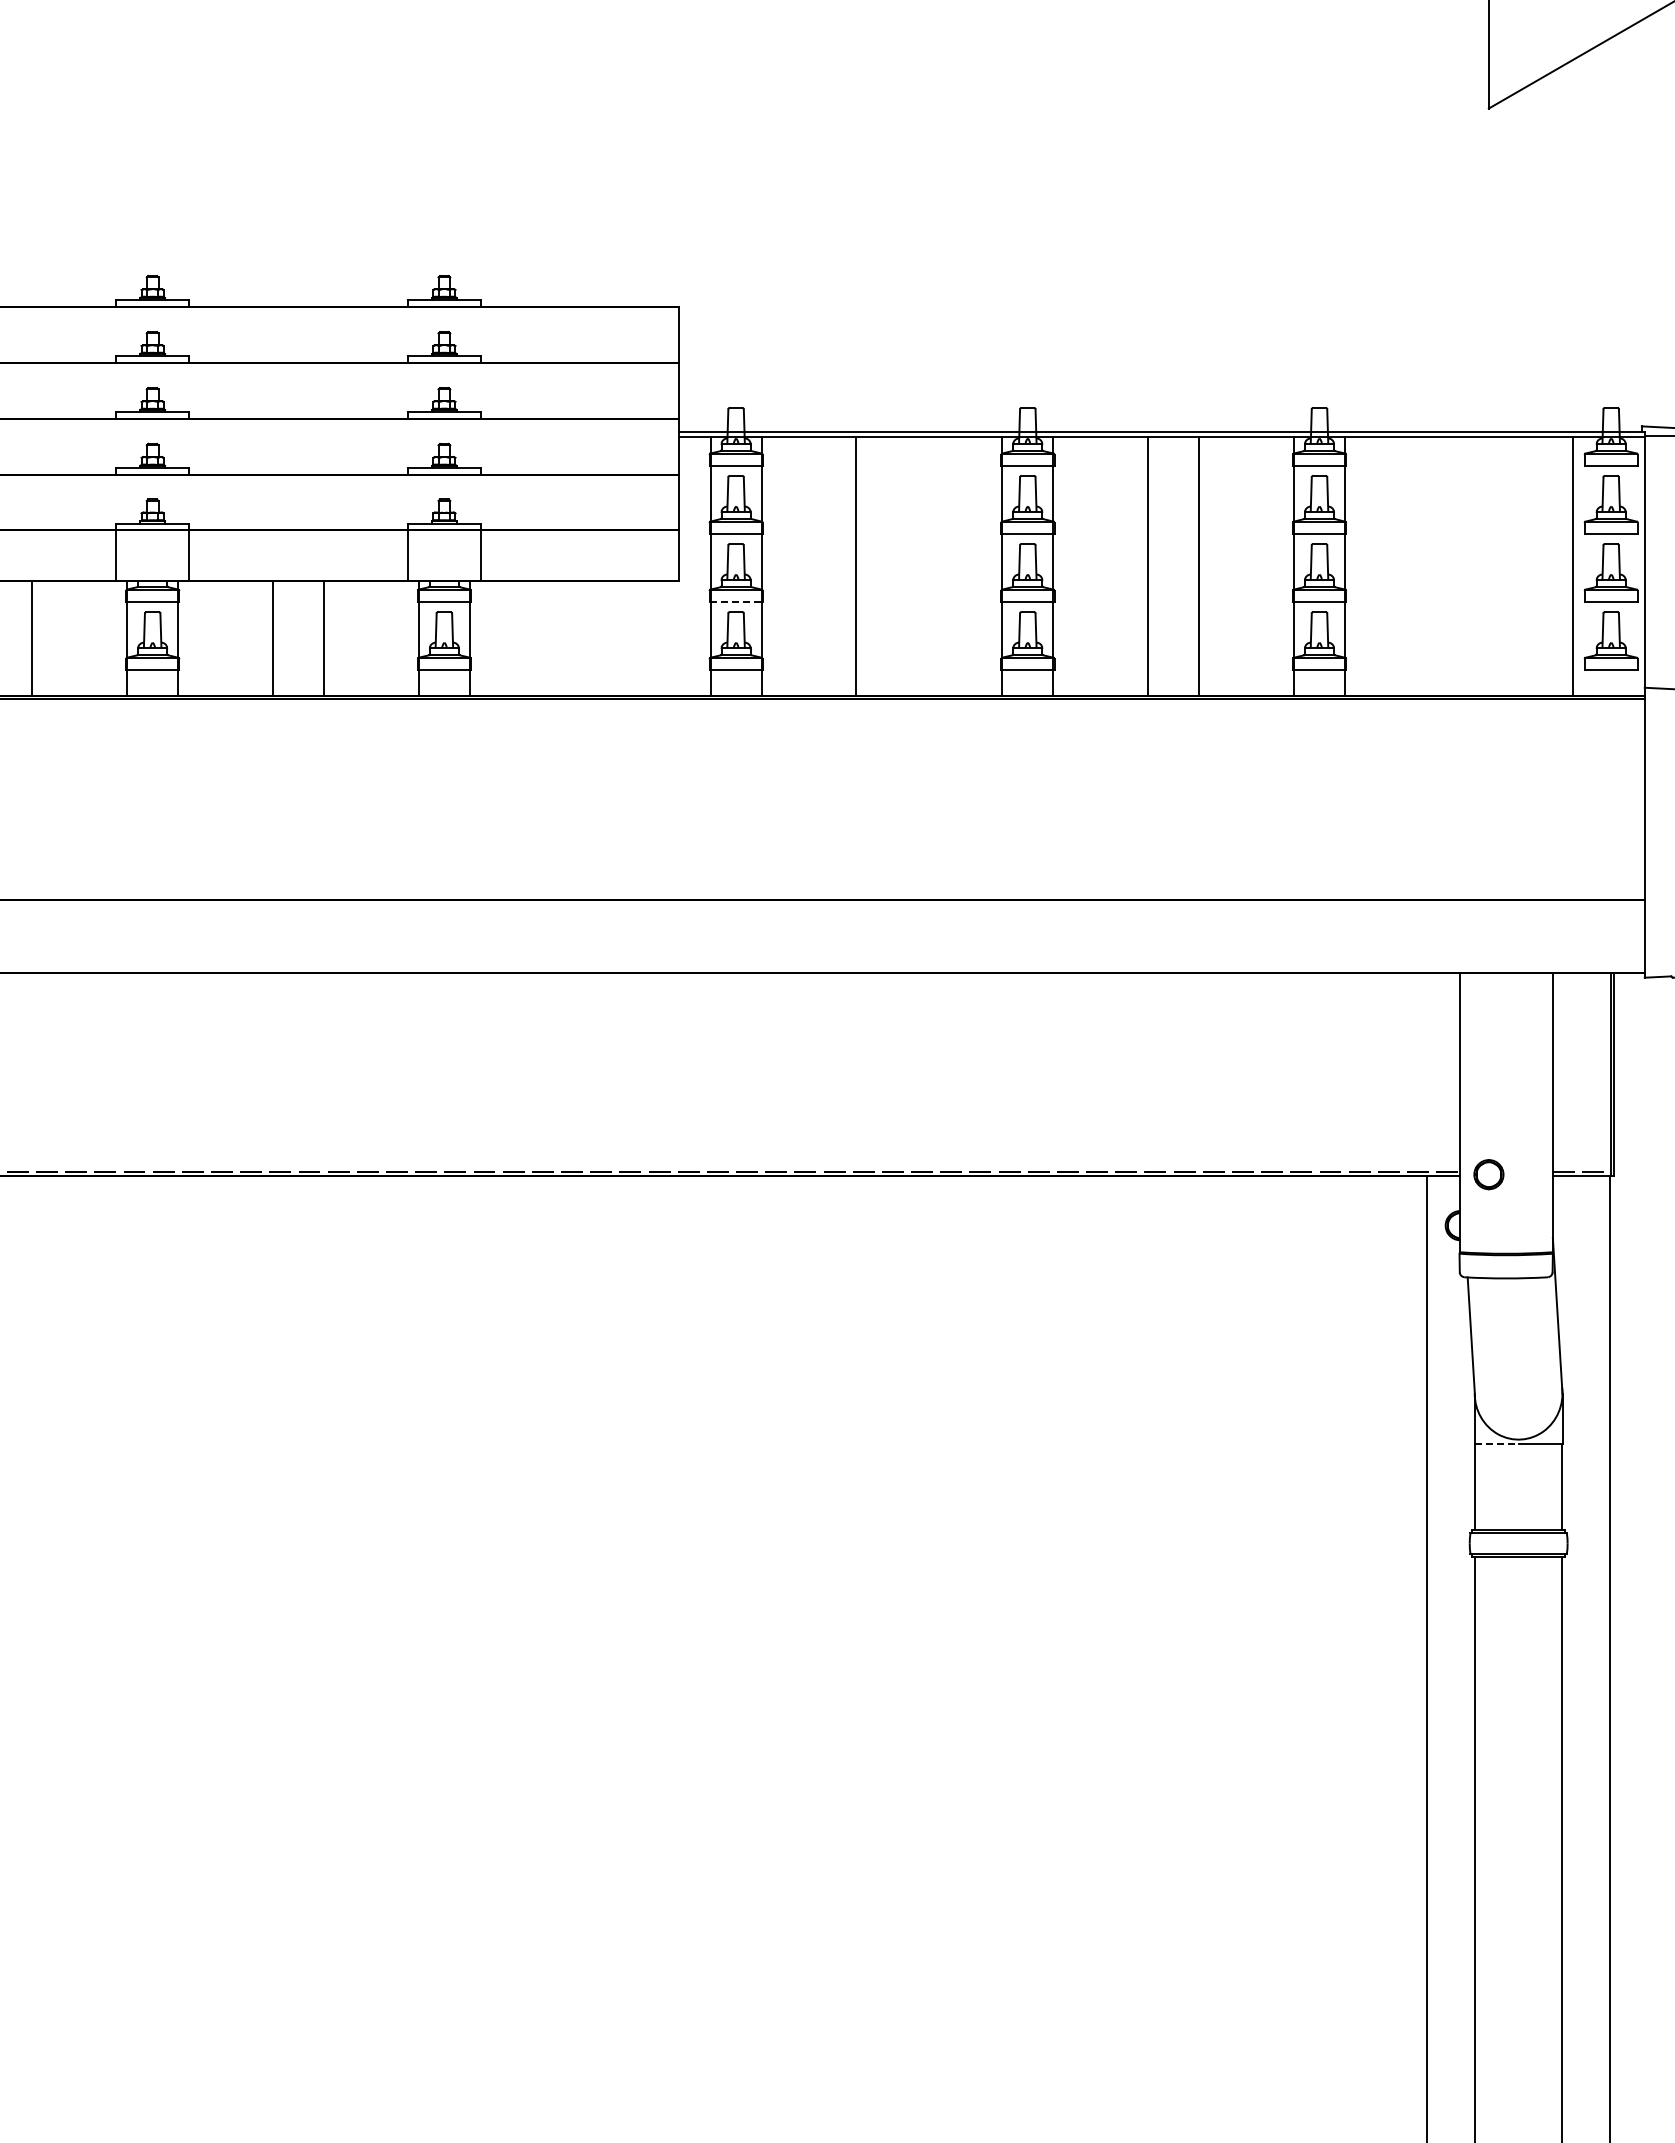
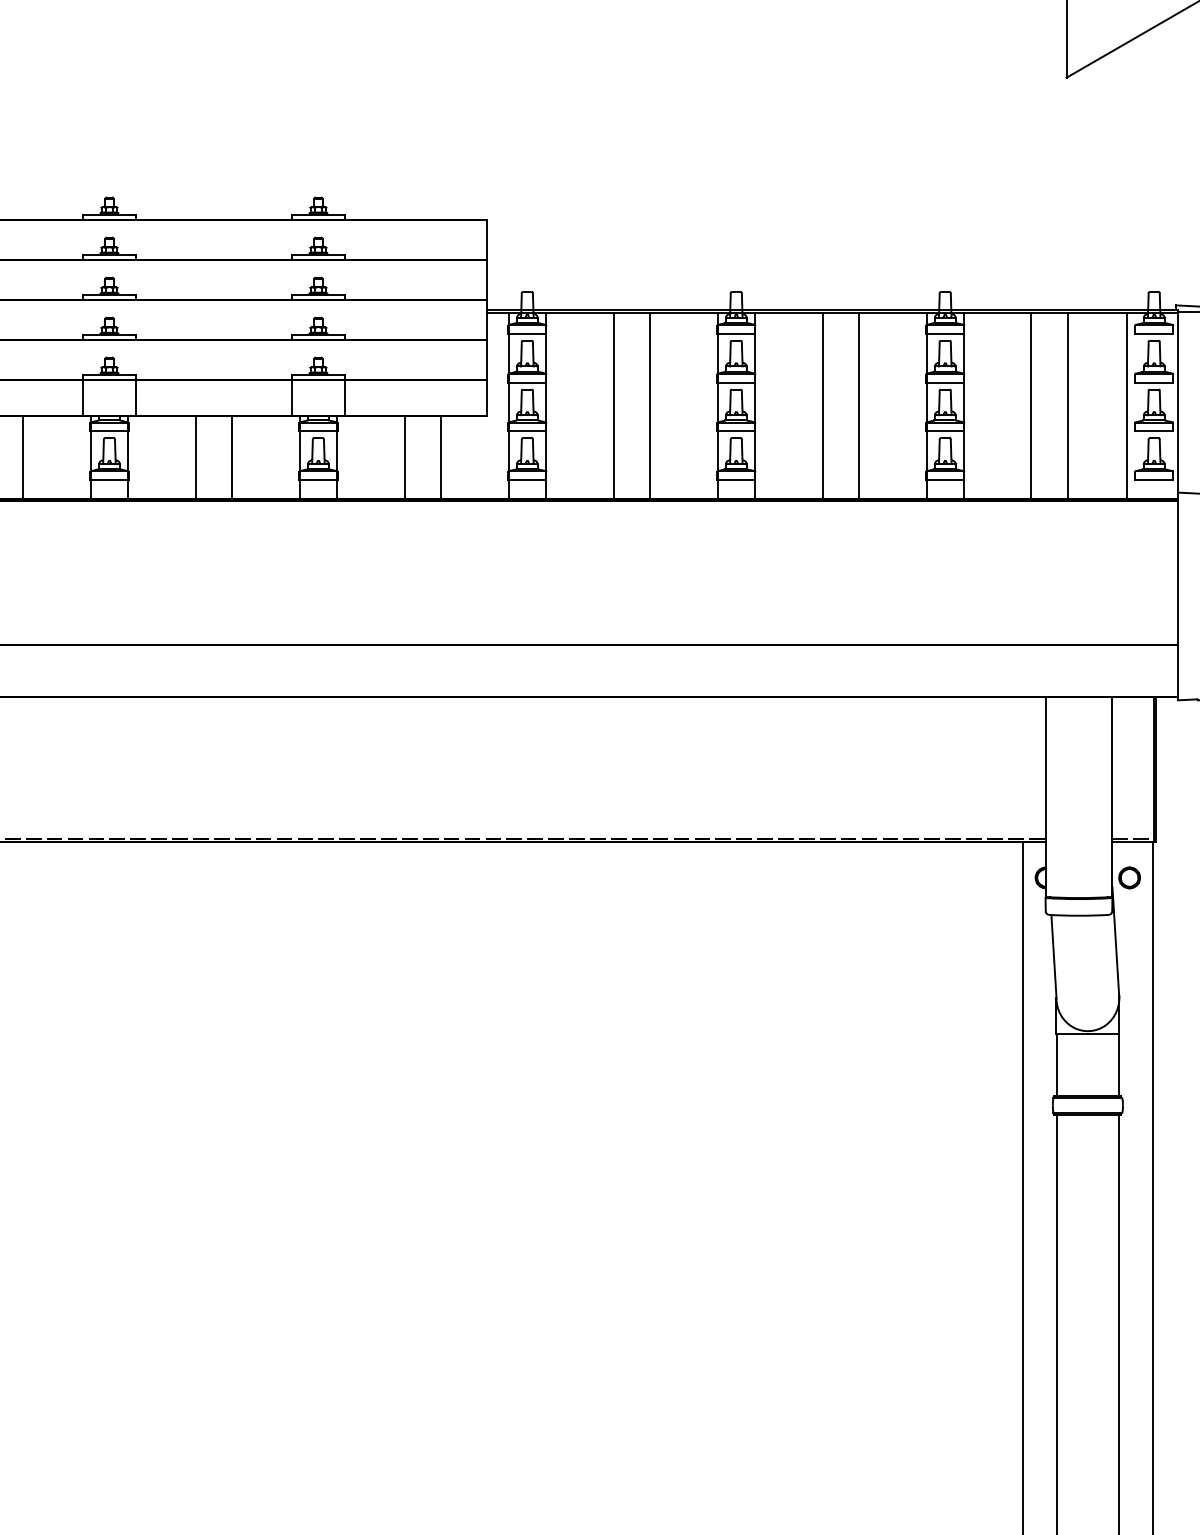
line: (907, 566) -> (650, 405), added
line: (1439, 566) -> (1031, 405), added
line: (1490, 566) -> (1067, 405), added
line: (736, 602) -> (527, 431), dashed -> solid
line: (564, 638) -> (404, 457), added
line: (615, 638) -> (440, 457), added
part: (1488, 1174) -> (1129, 877), moved
line: (1496, 1444) -> (1072, 1034), dashed -> solid

